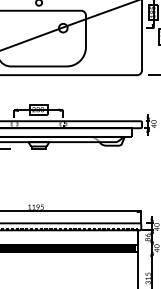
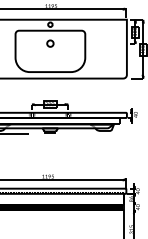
part: (63, 27) -> (50, 43), moved

